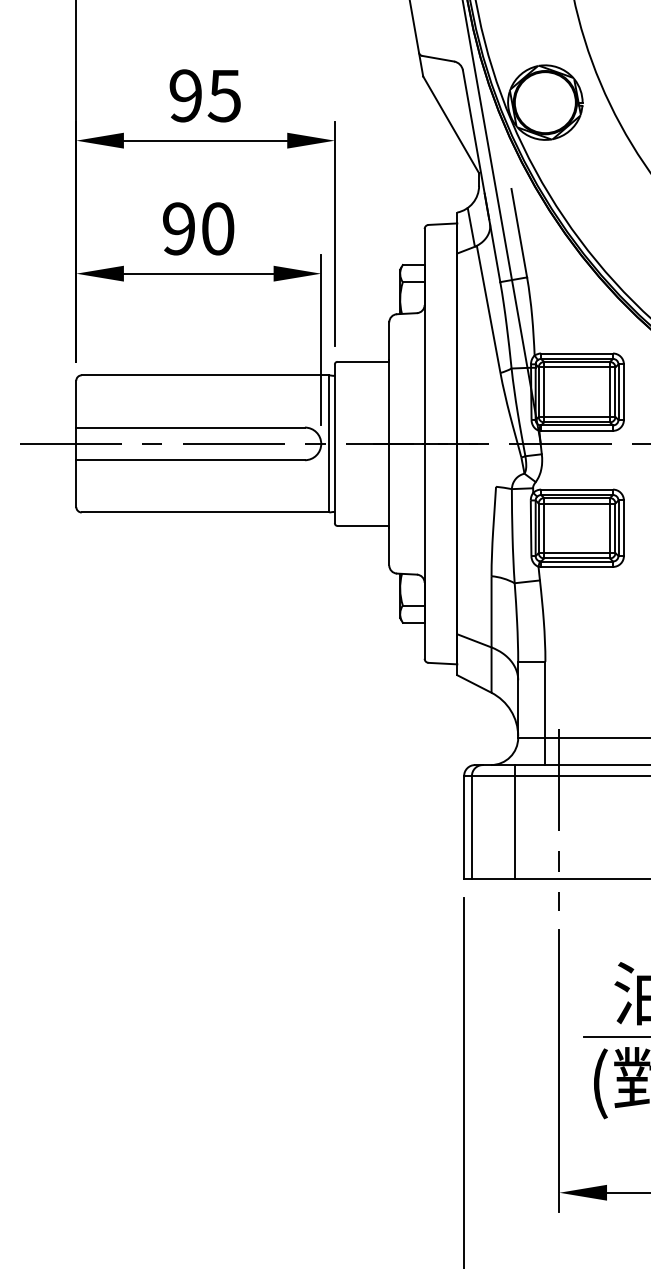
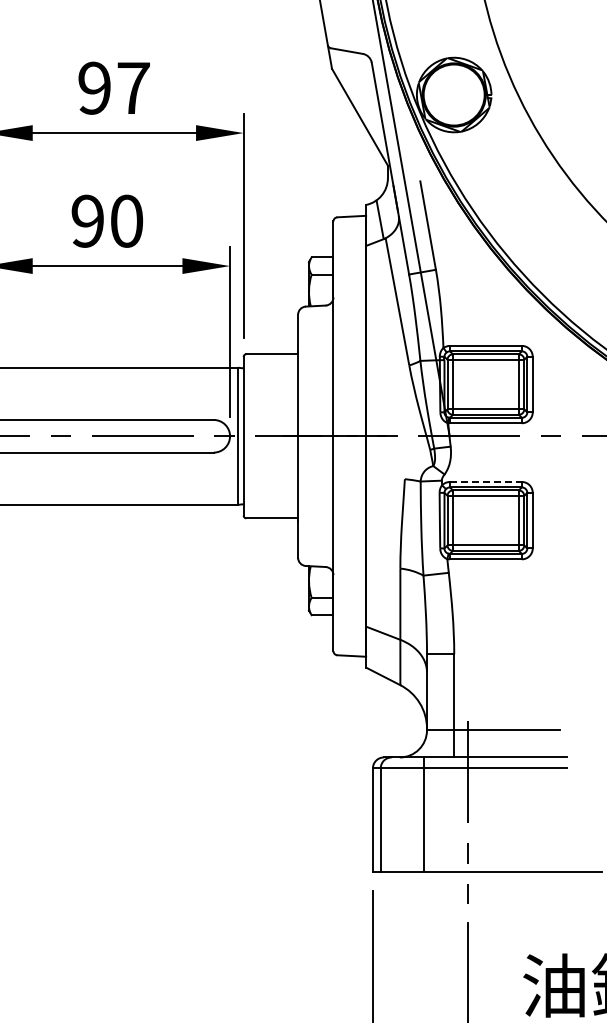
text: (224, 96) -> (133, 88), 95 -> 97
line: (577, 489) -> (486, 481), solid -> dashed

